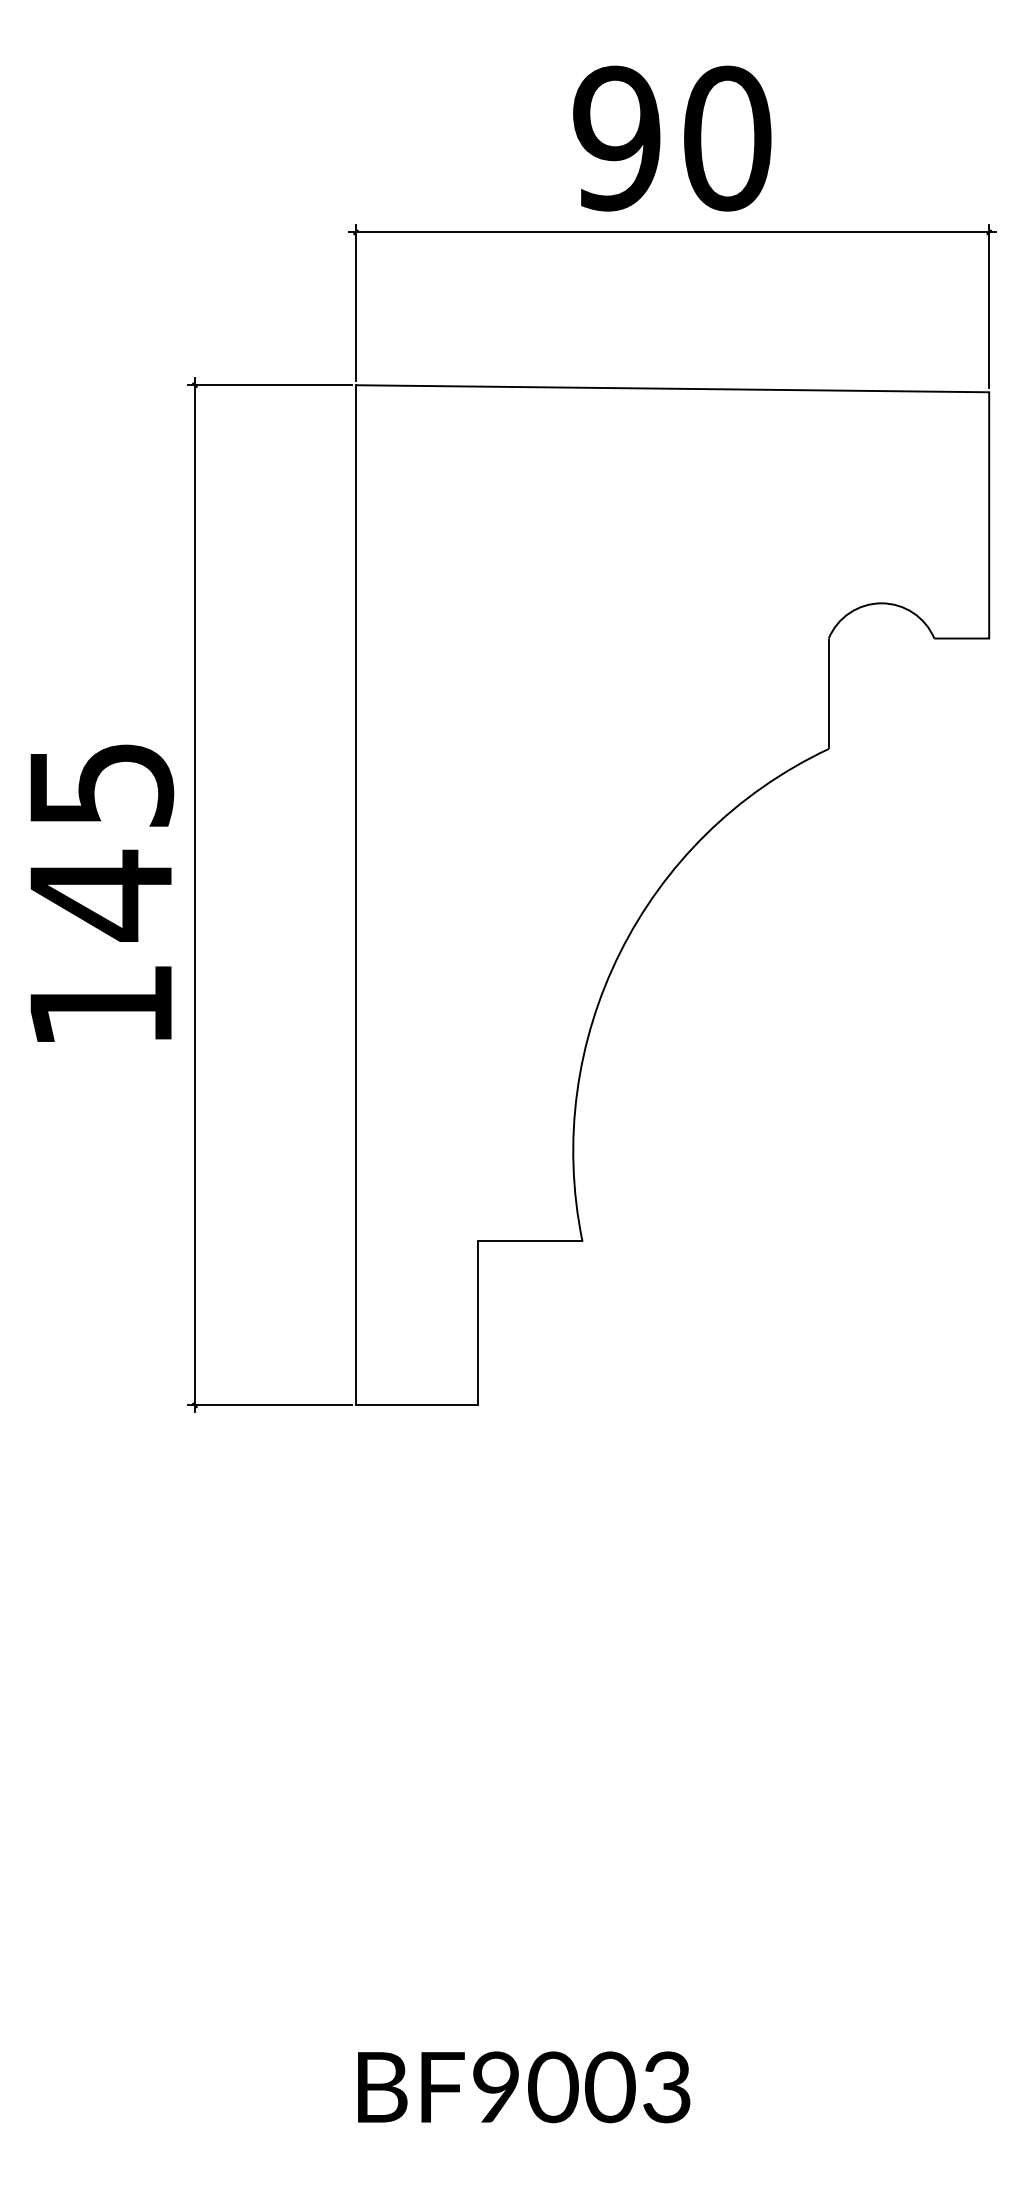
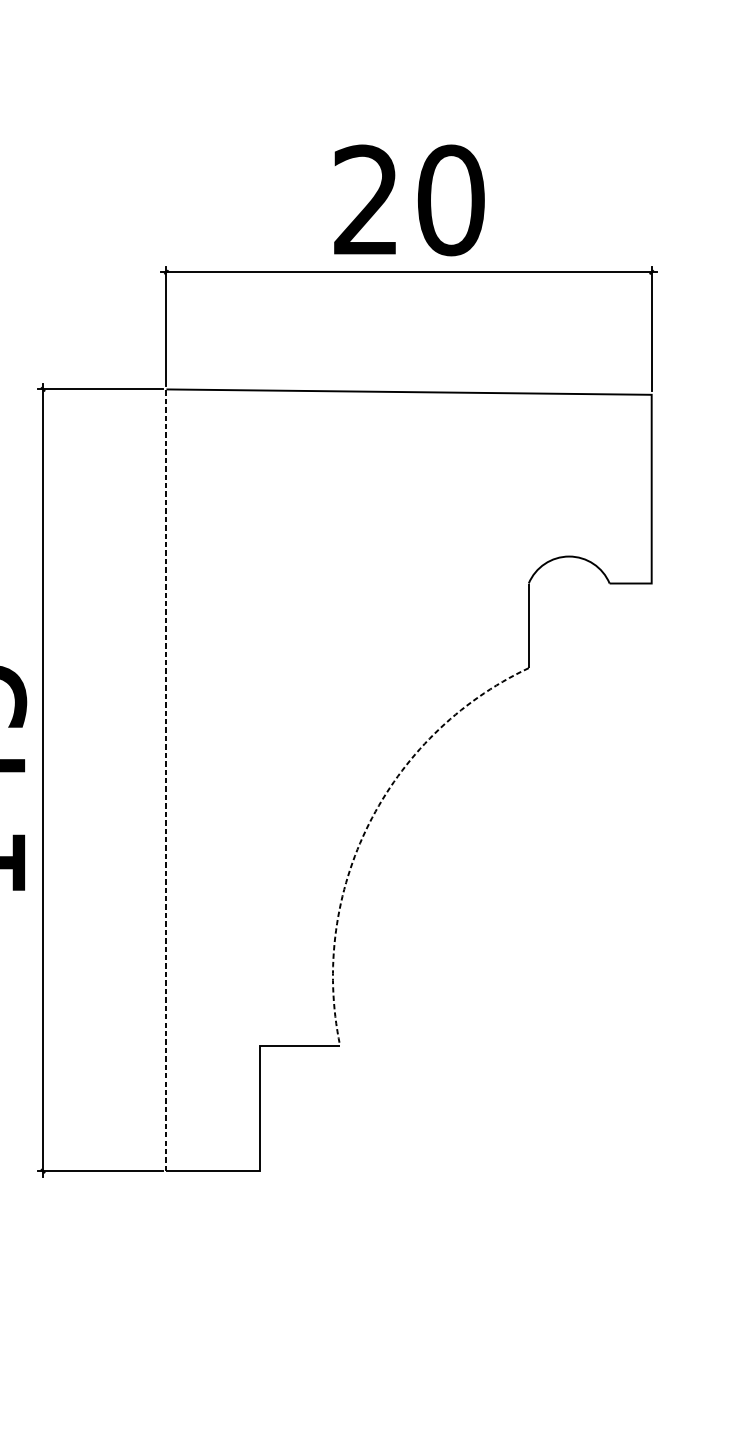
text: (616, 138) -> (366, 200), 90 -> 20
line: (355, 894) -> (166, 779), solid -> dashed
arc: (620, 952) -> (369, 824), solid -> dashed

